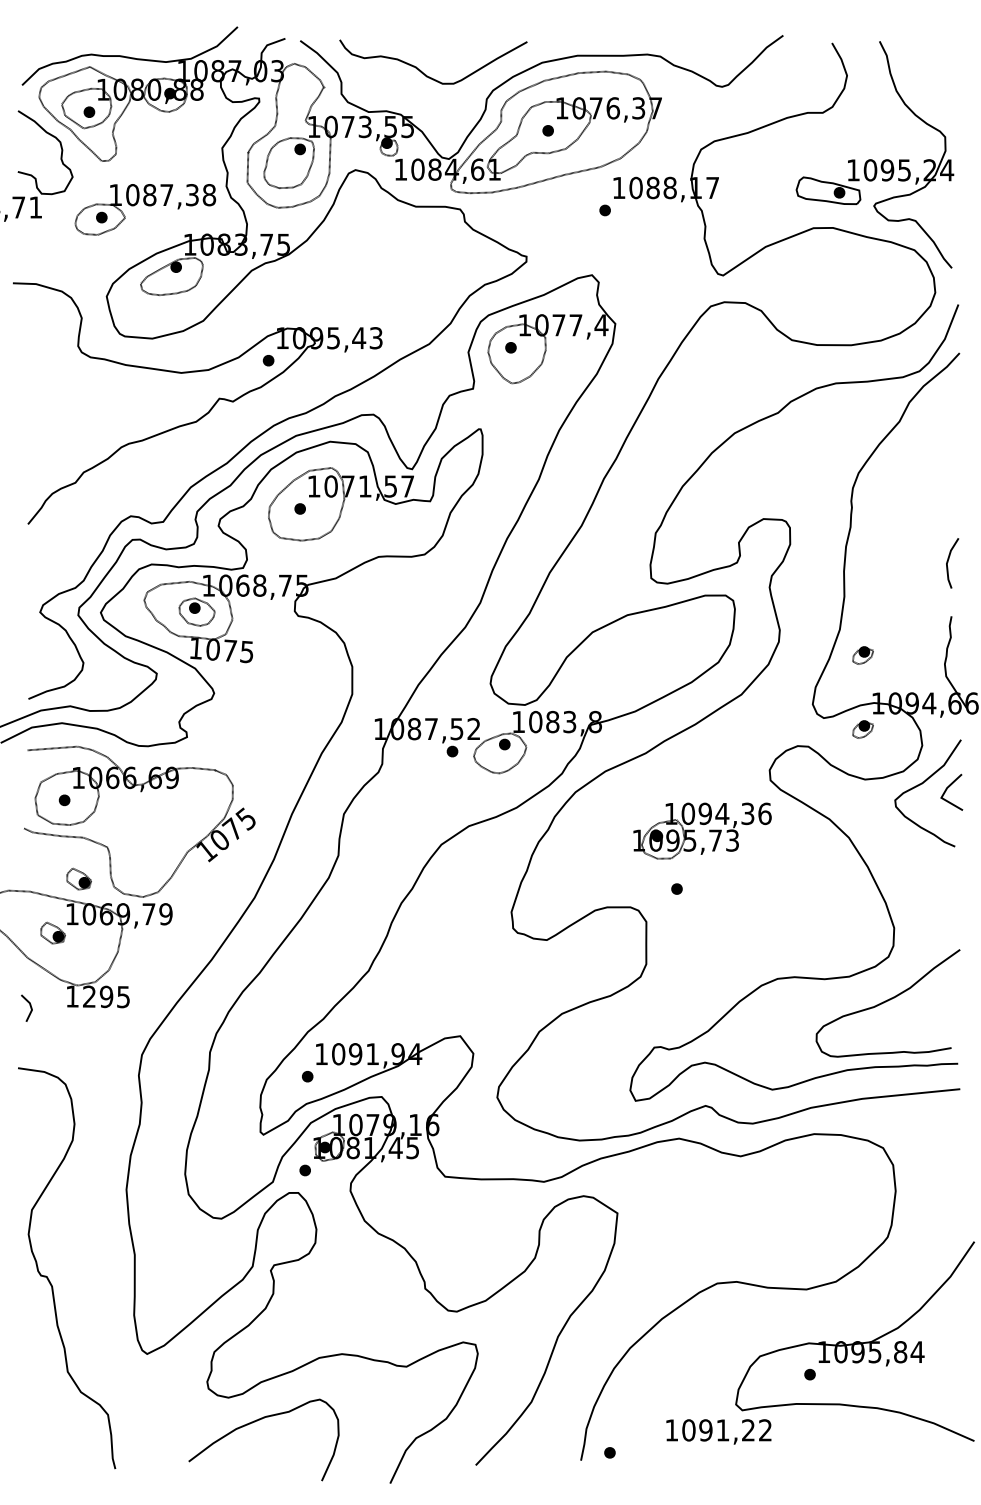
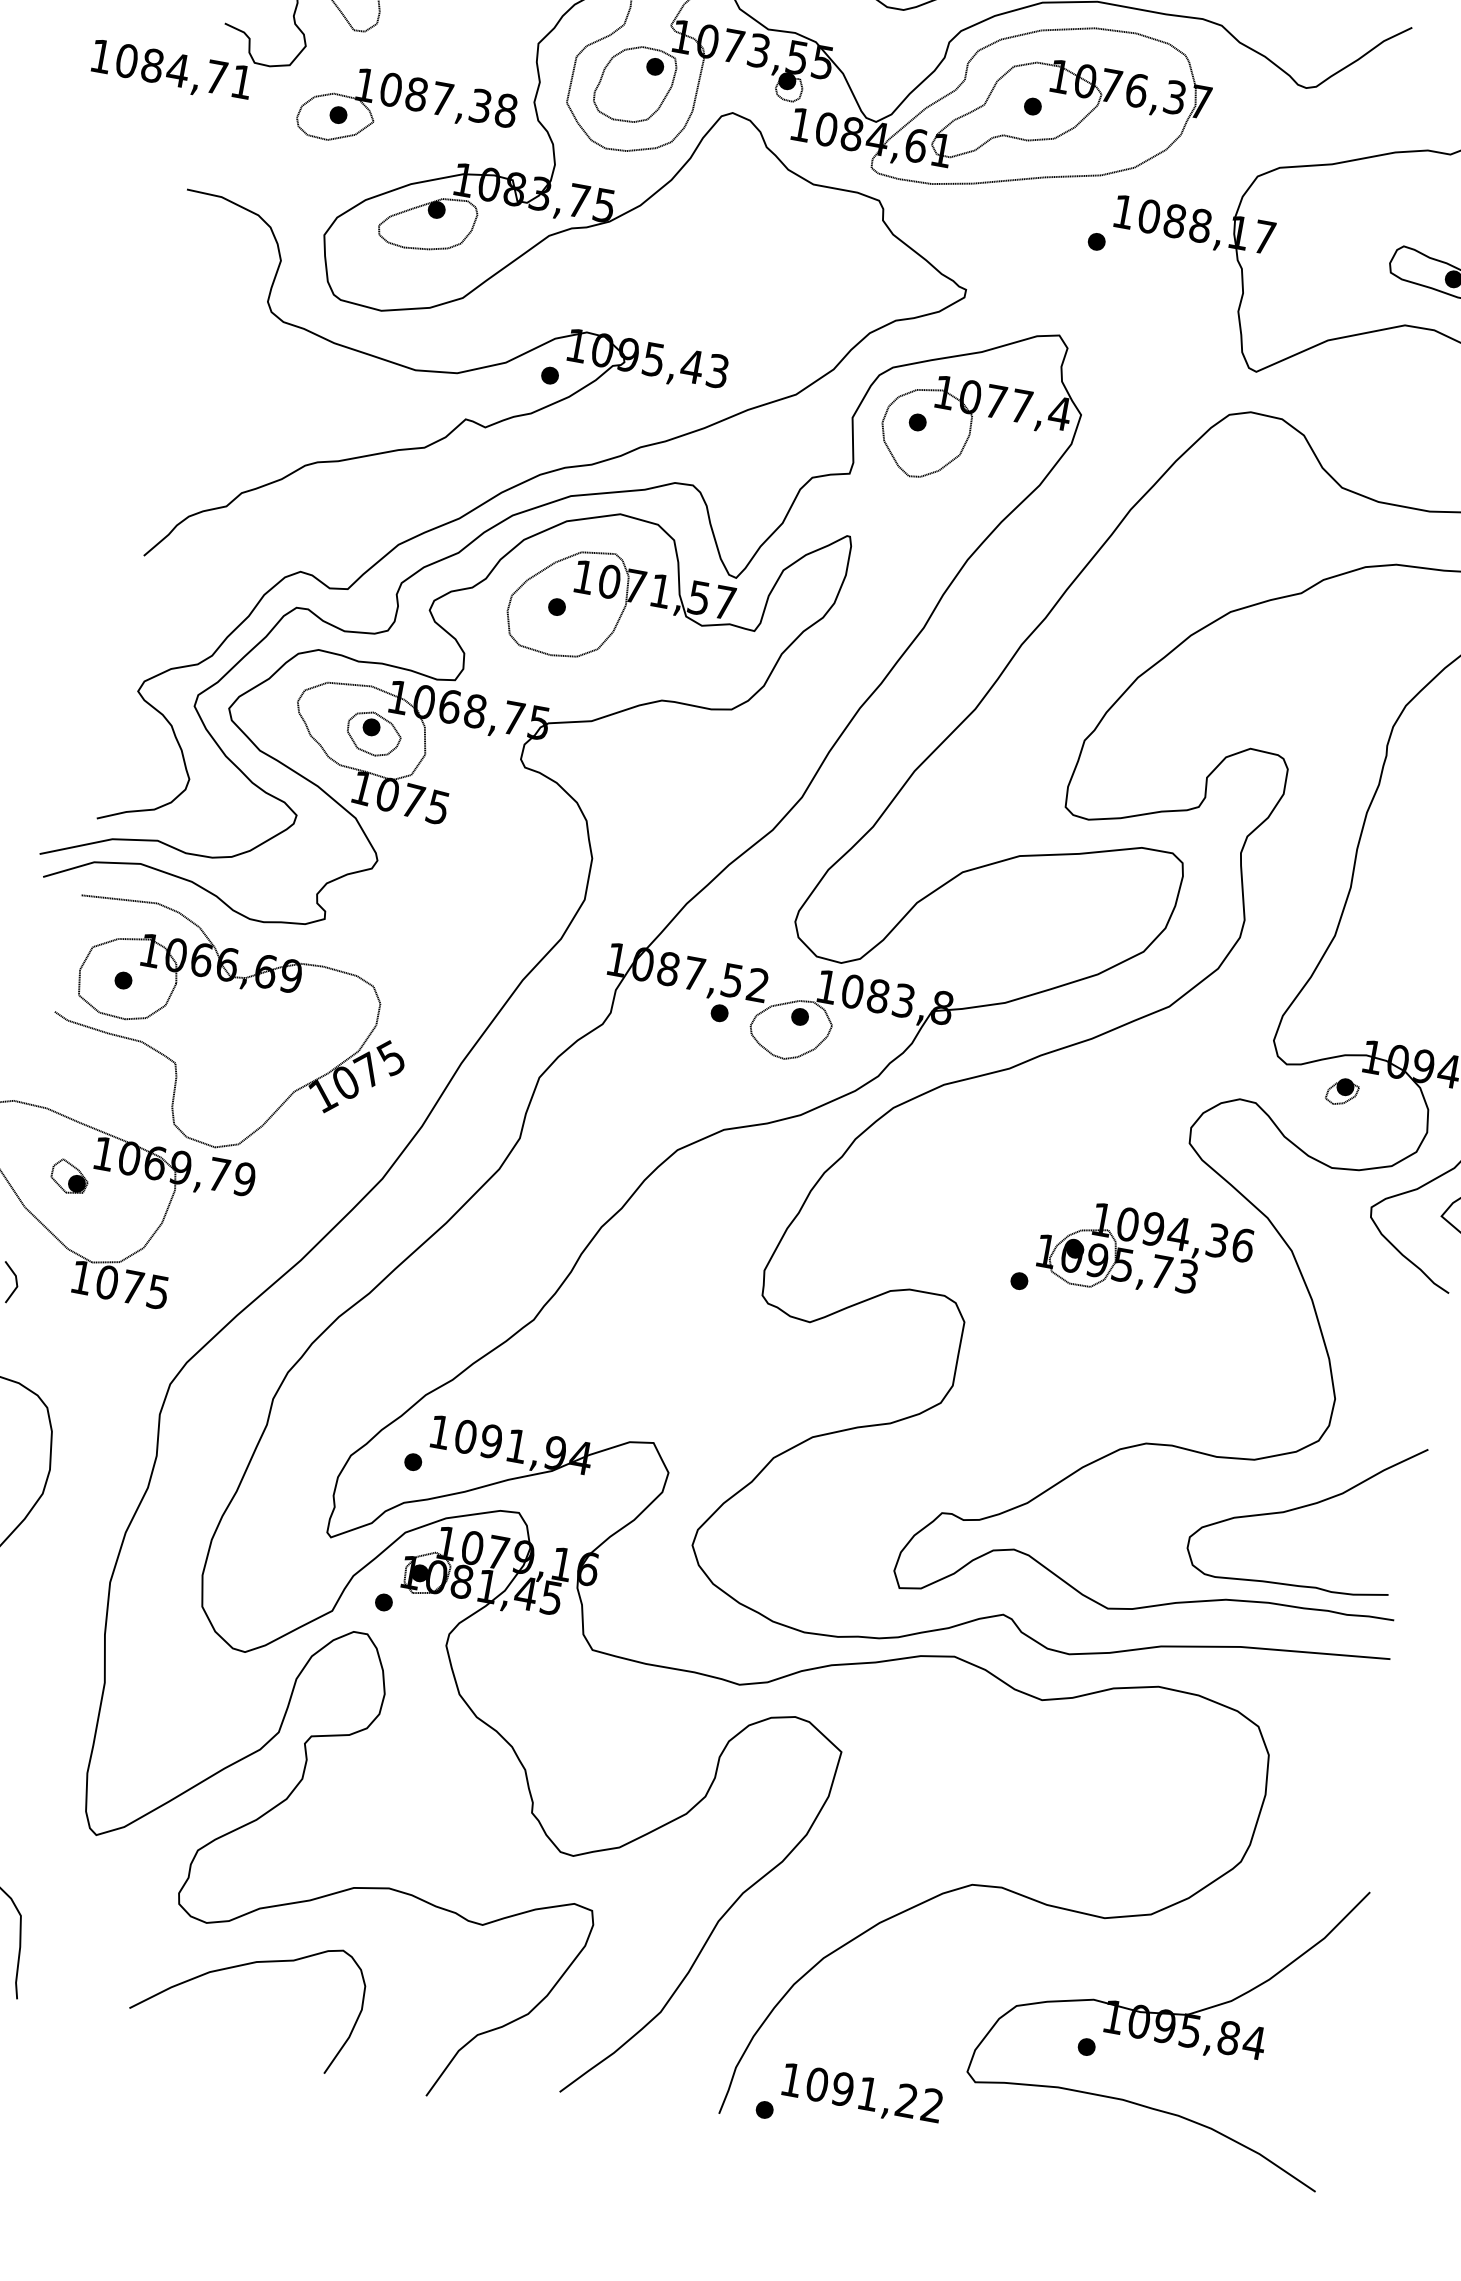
part: (862, 655) -> (1361, 980), removed
part: (702, 830) -> (1144, 1253), moved
part: (78, 878) -> (122, 1101), removed
text: (97, 996) -> (119, 1284), 1295 -> 1075
text: (718, 1431) -> (861, 2094), moved

